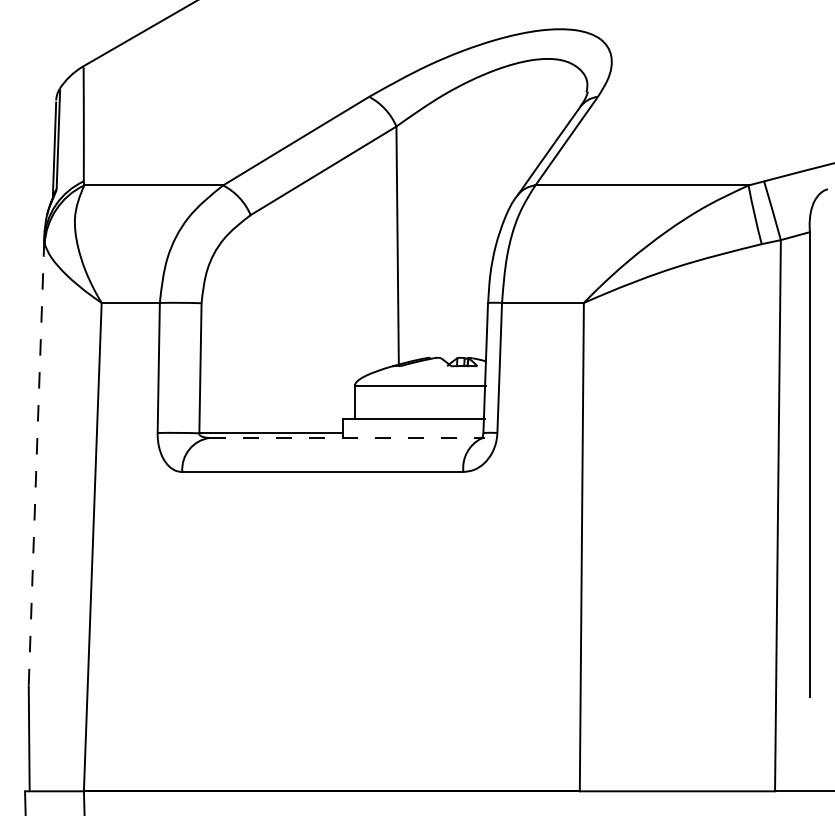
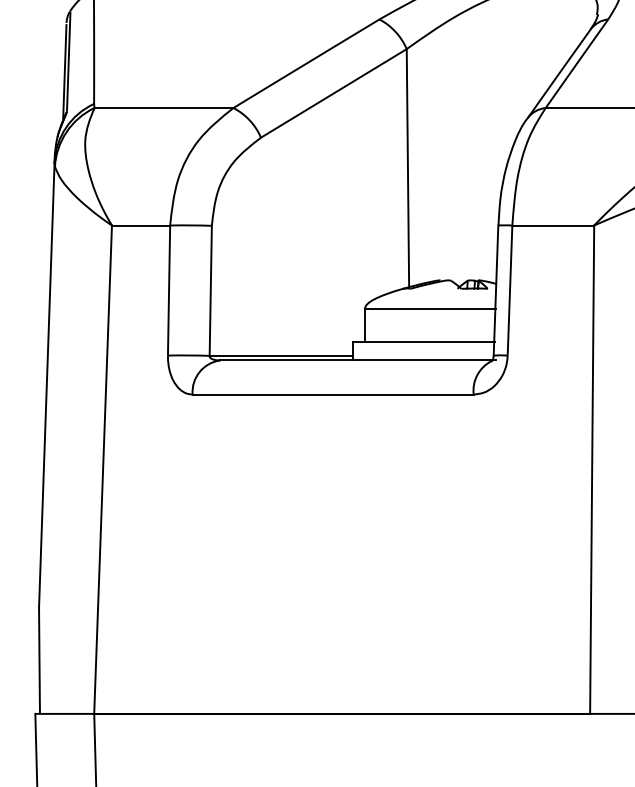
line: (347, 437) -> (357, 360), dashed -> solid
line: (36, 462) -> (46, 385), dashed -> solid

